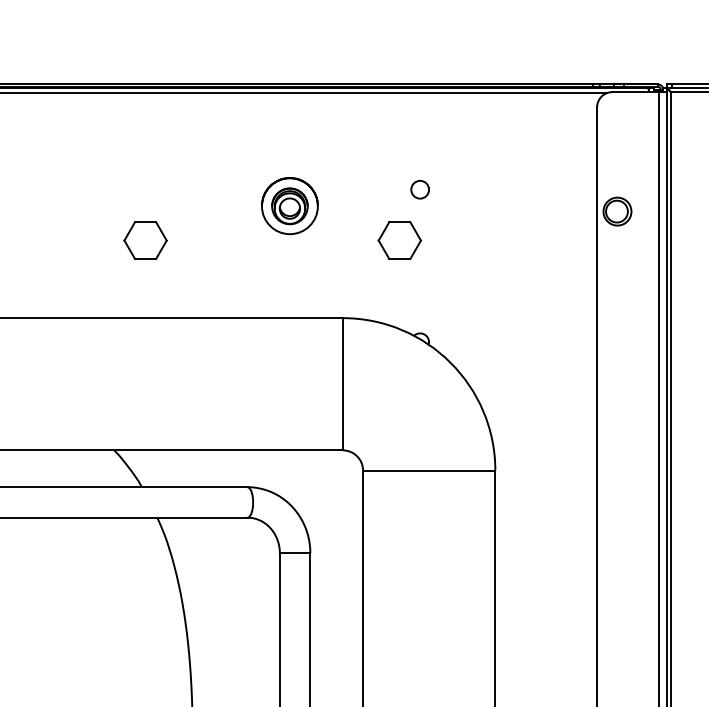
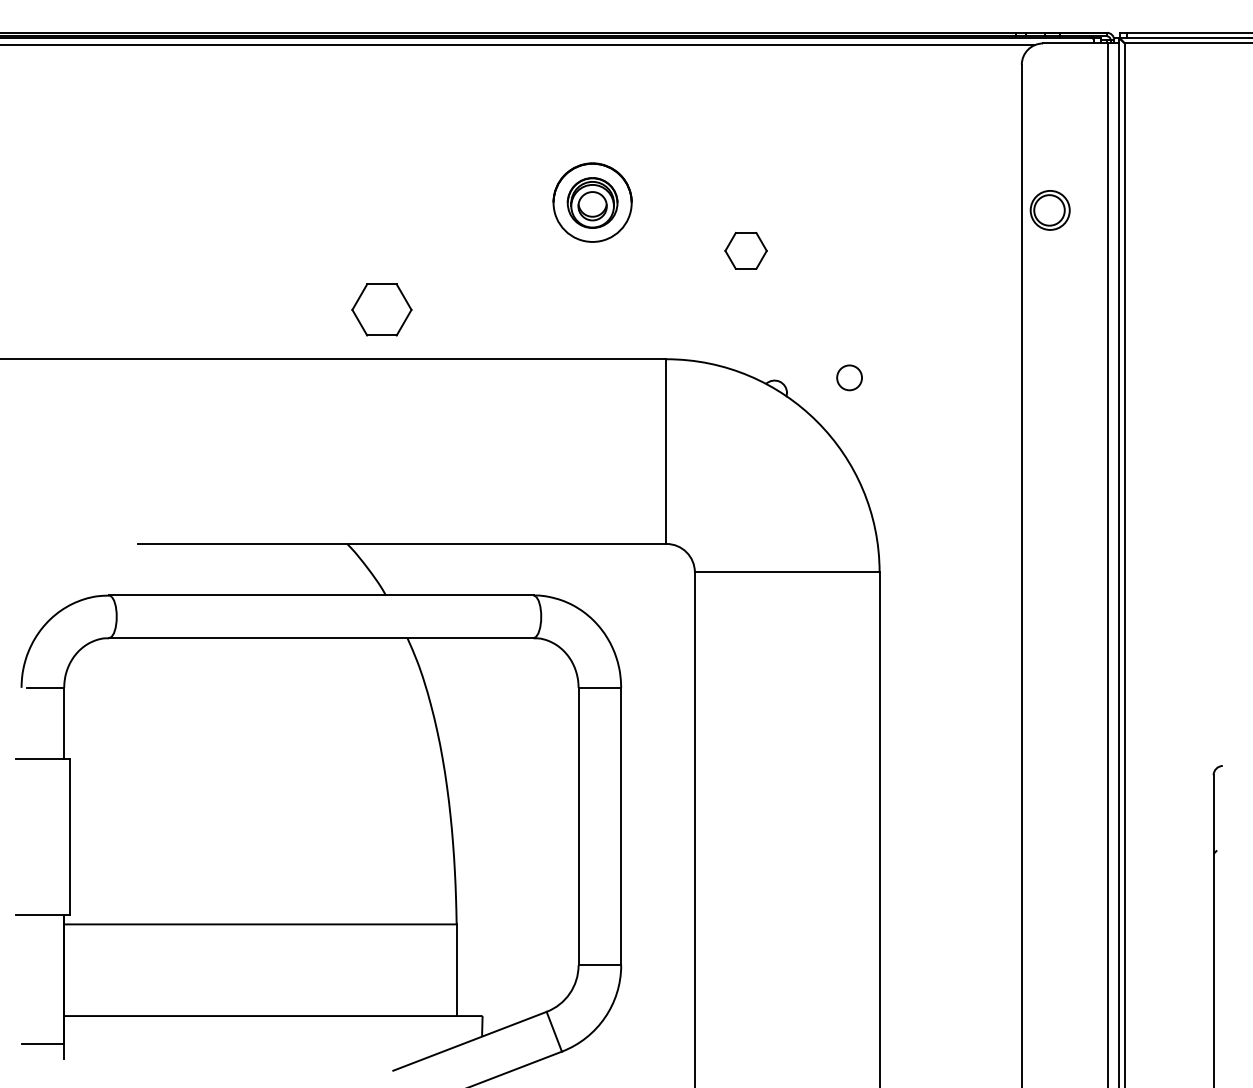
circle: (420, 189) -> (849, 377), moved
part: (145, 240) -> (381, 309), moved
part: (399, 240) -> (745, 250), size x0.7

